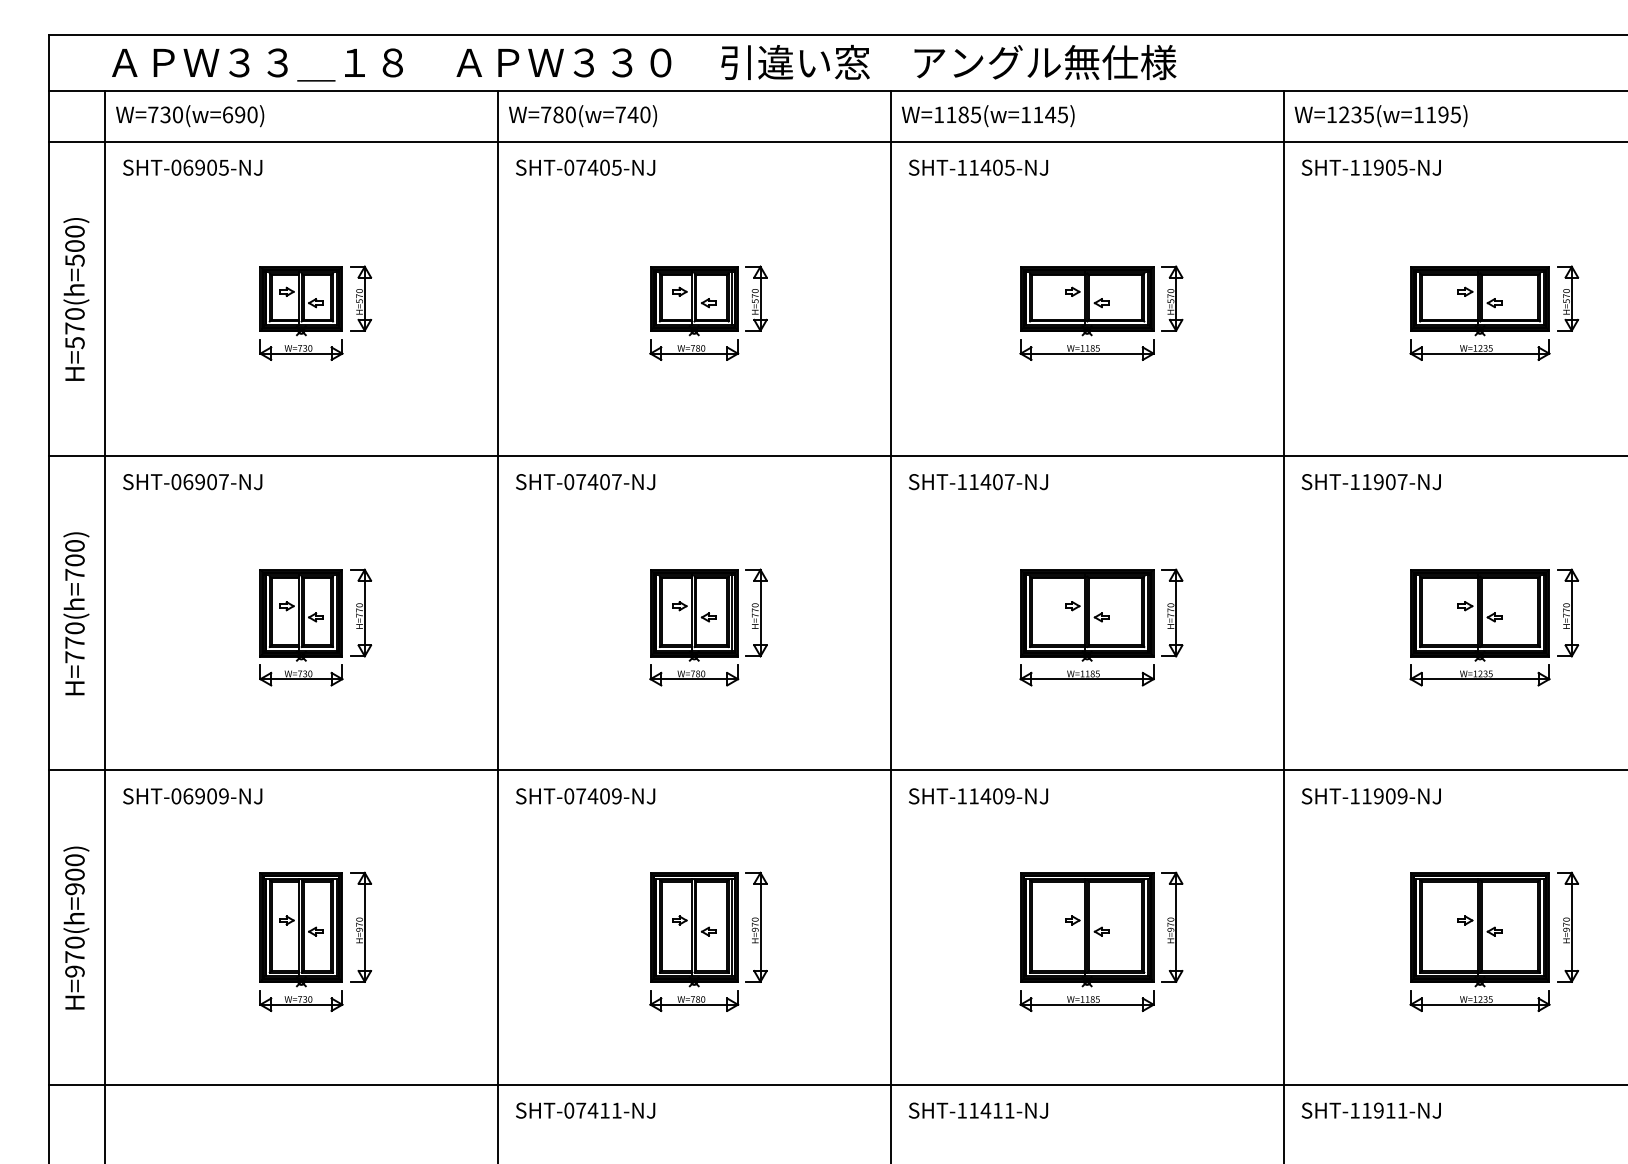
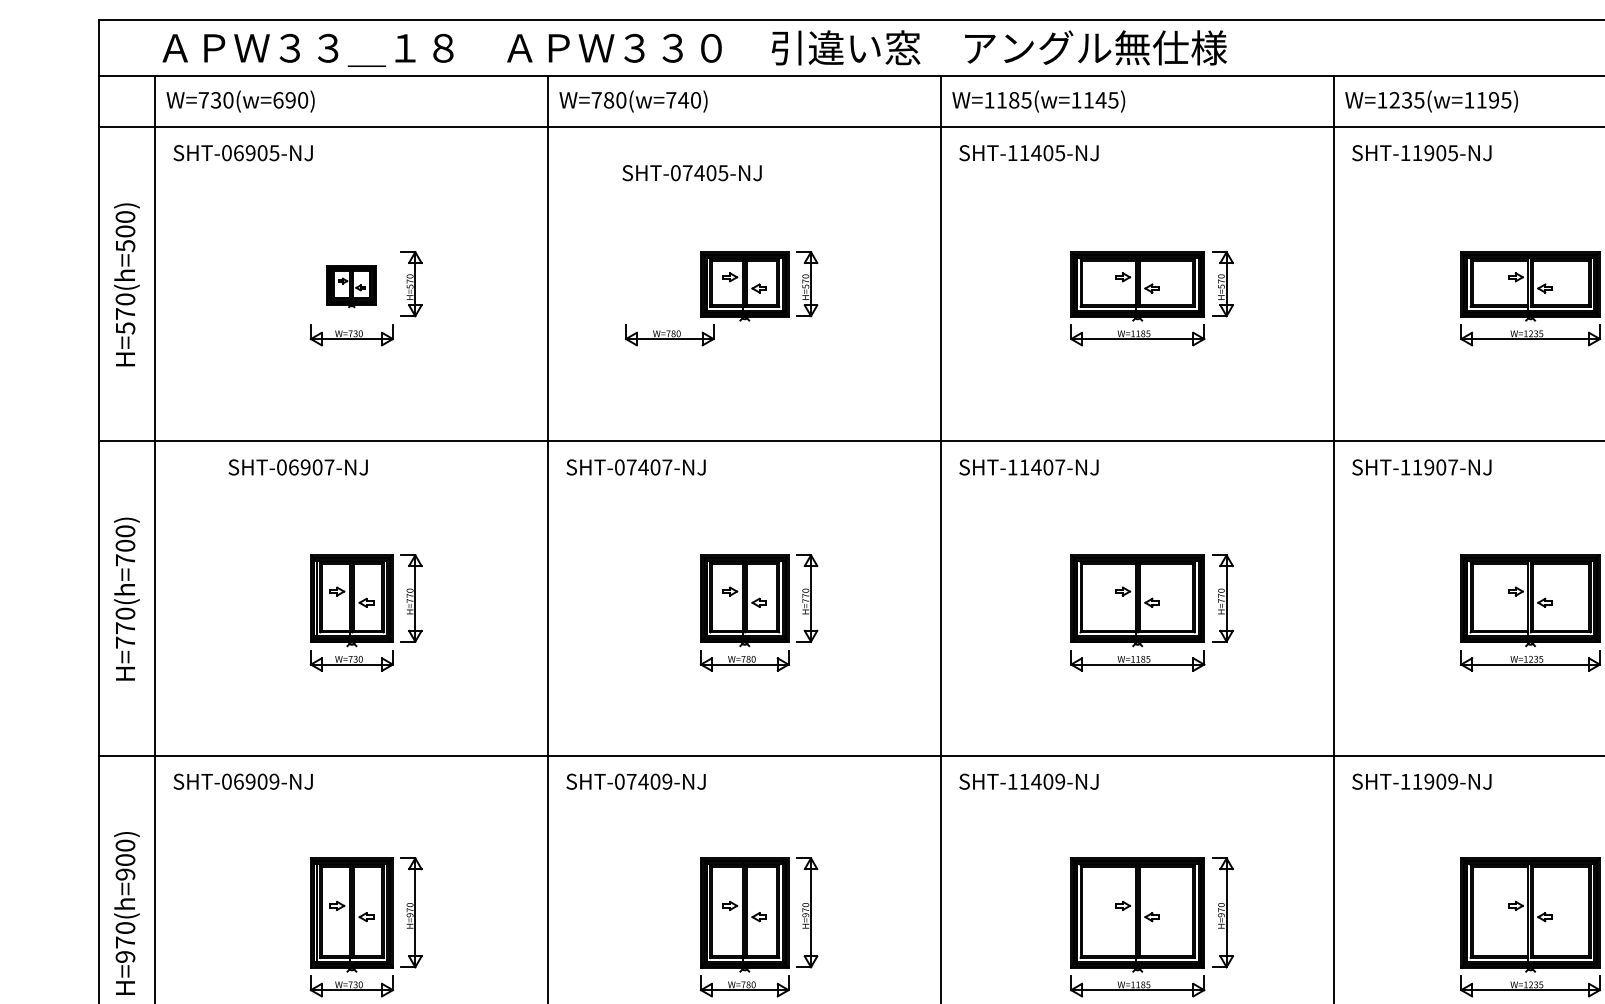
text: (585, 167) -> (692, 172), moved
part: (300, 301) -> (351, 286), size x0.6
part: (694, 349) -> (670, 334), moved
text: (192, 482) -> (298, 467), moved

